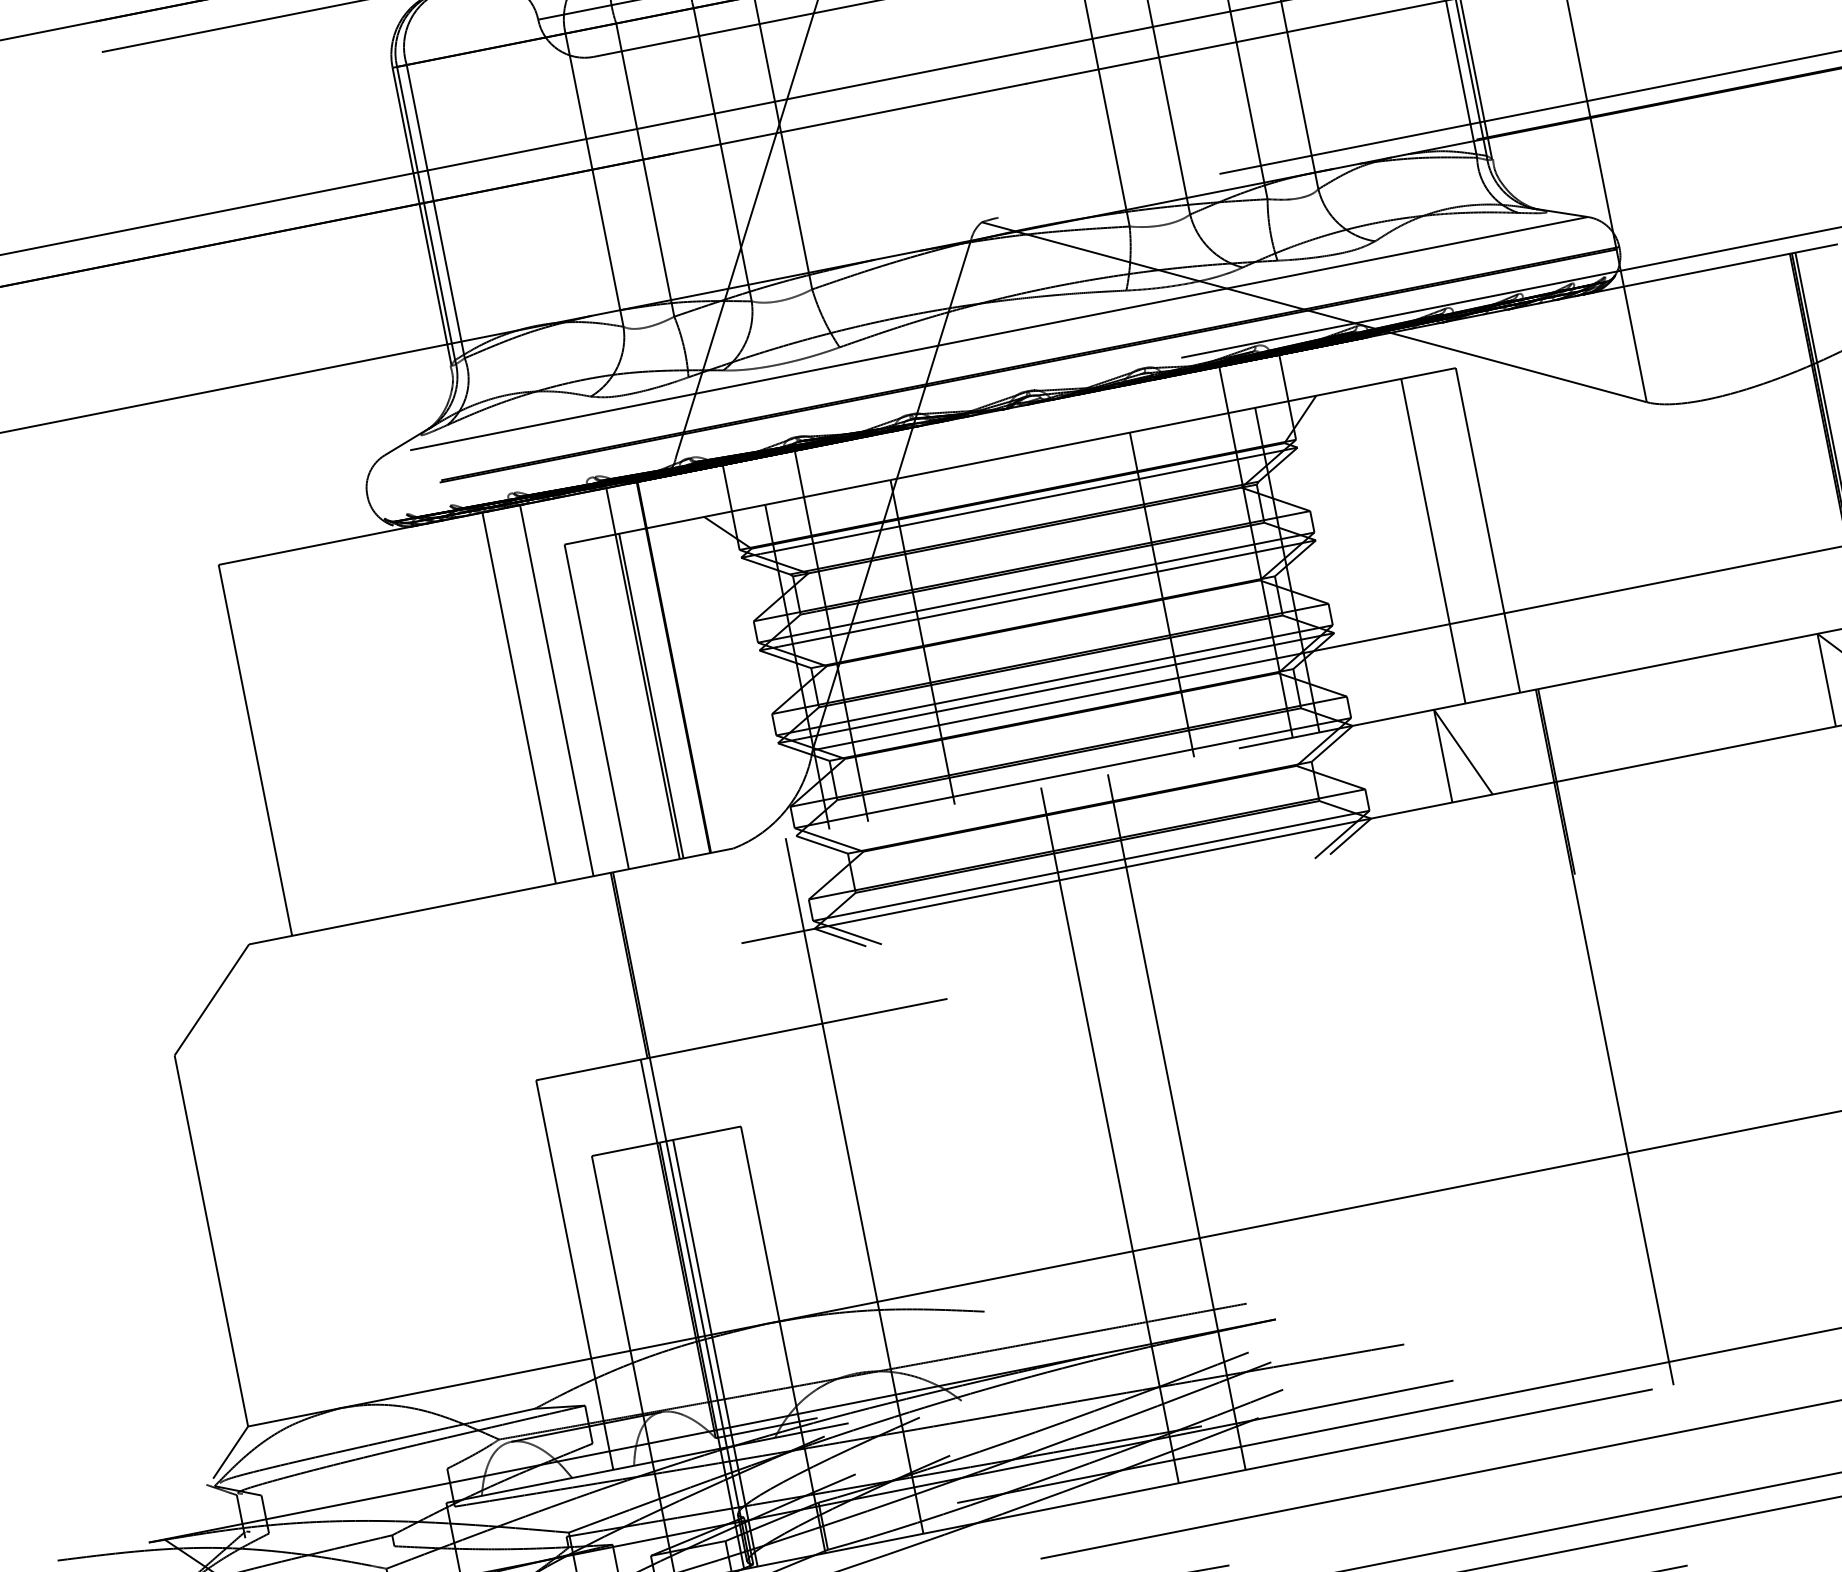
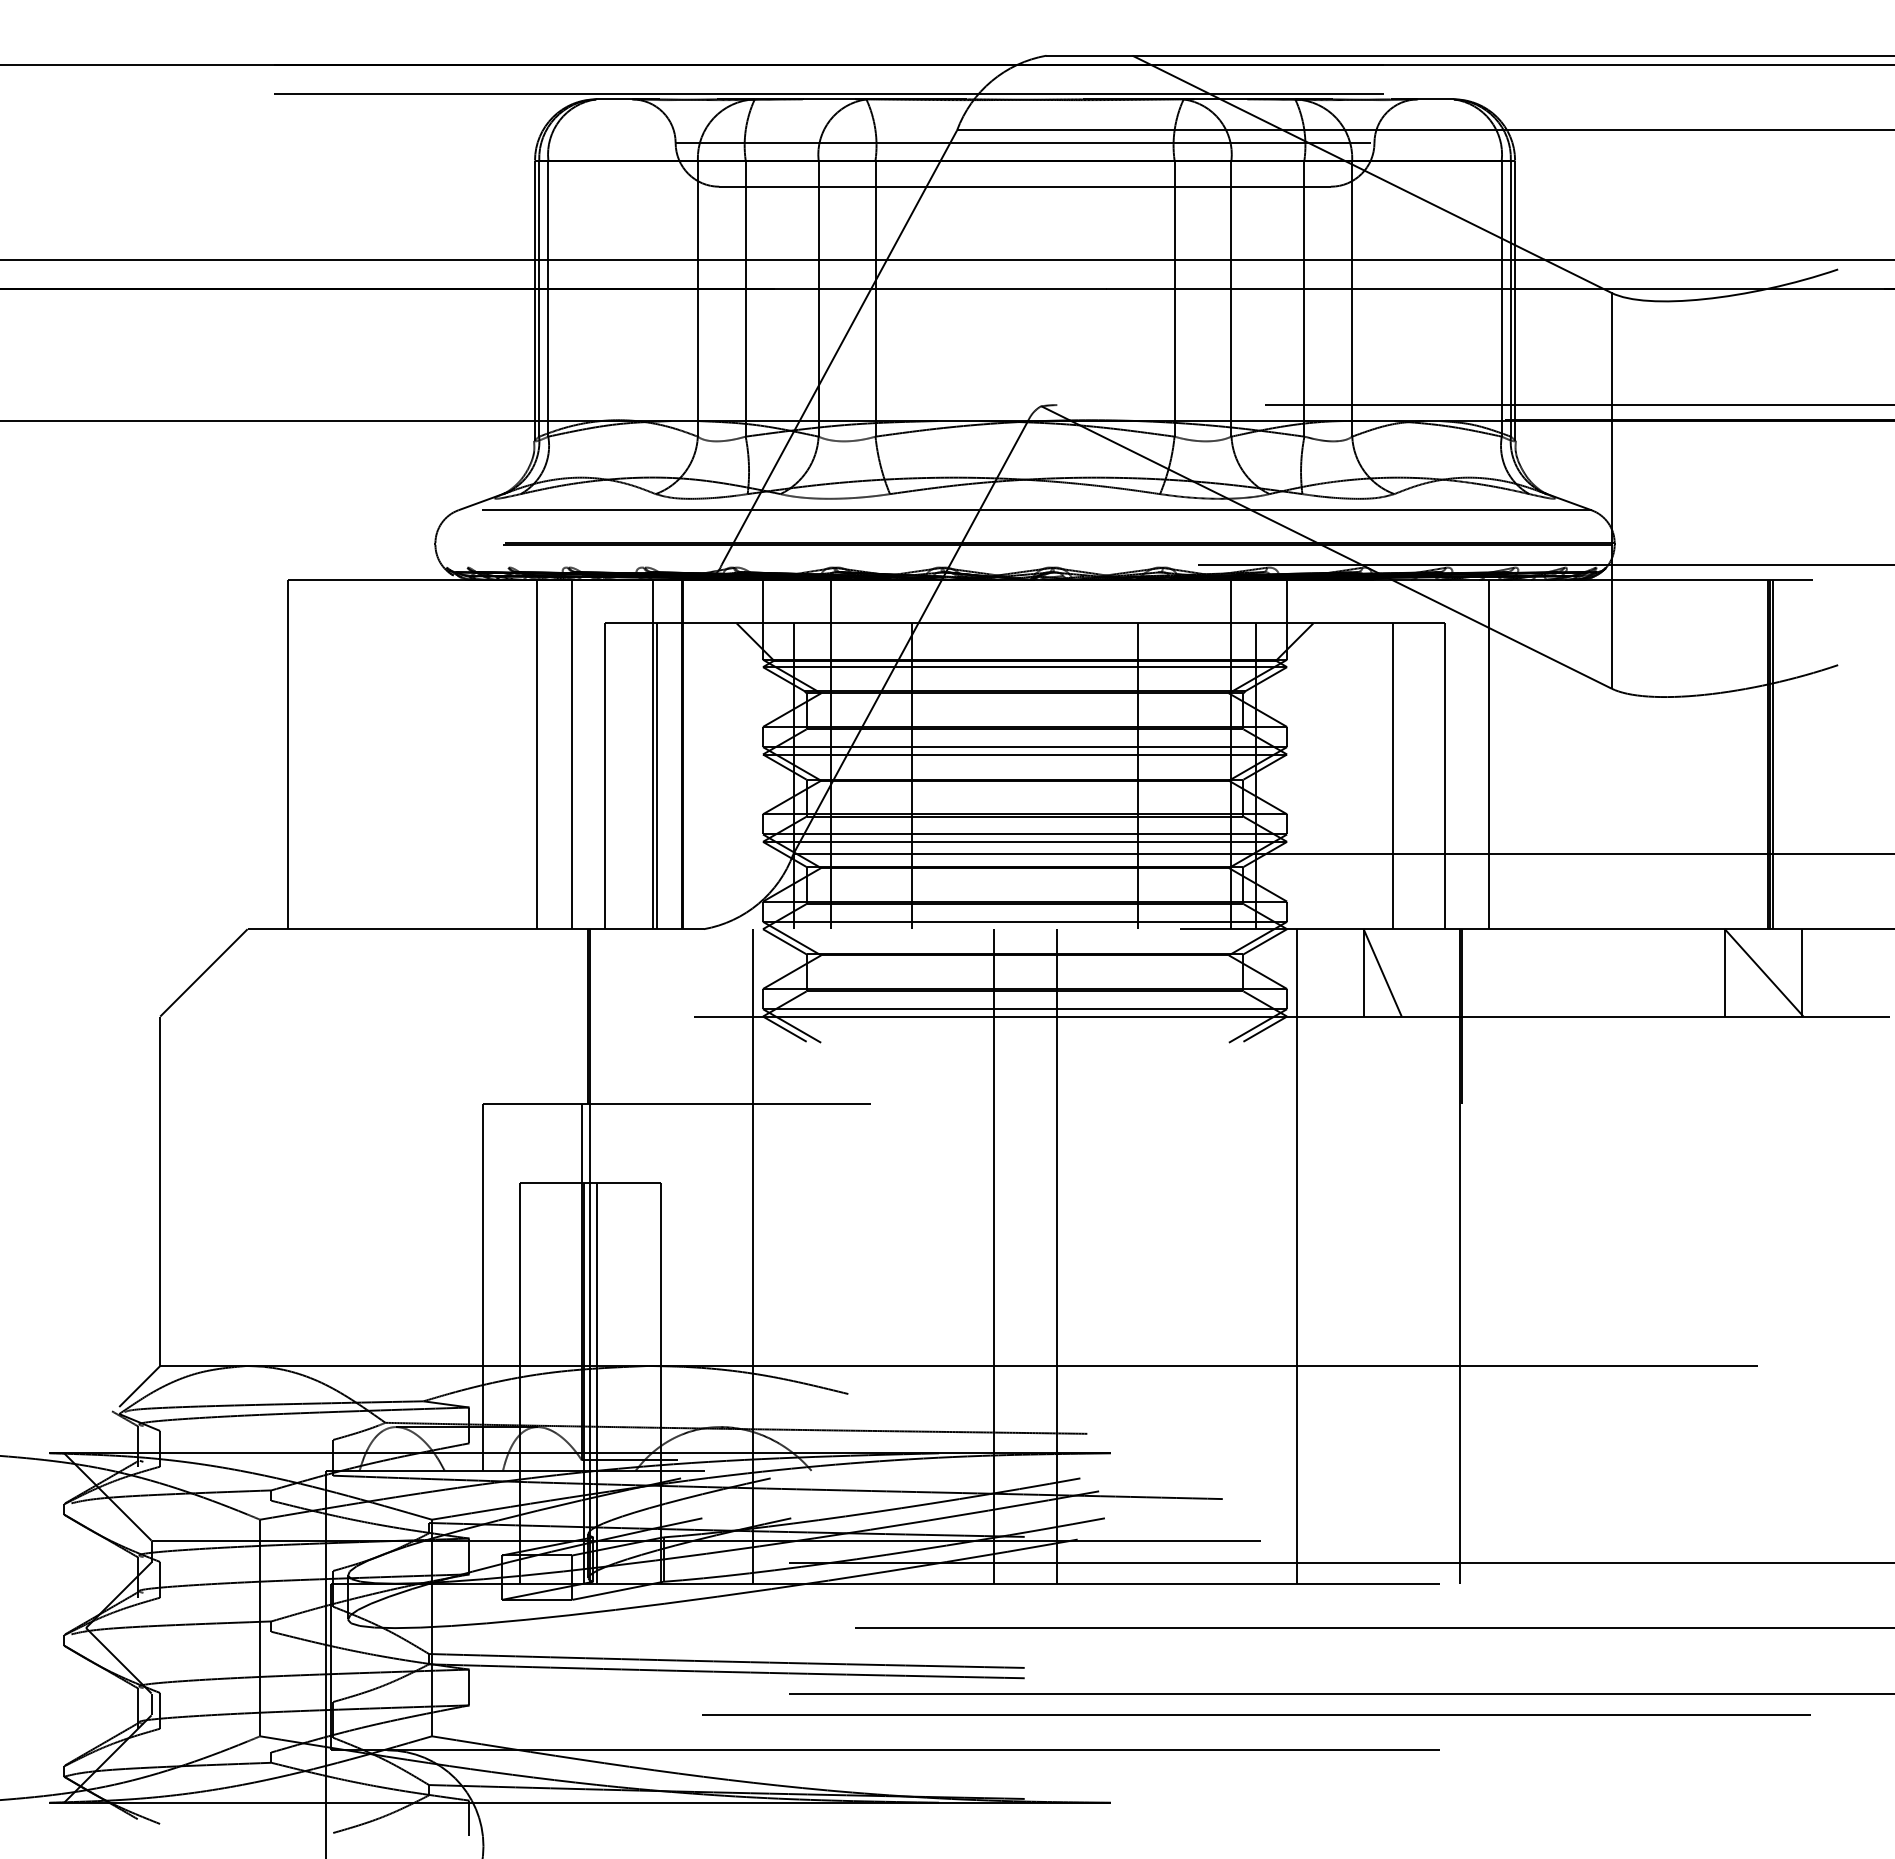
line: (1530, 497) -> (1489, 754), added
line: (1432, 1071) -> (1297, 1256), added

